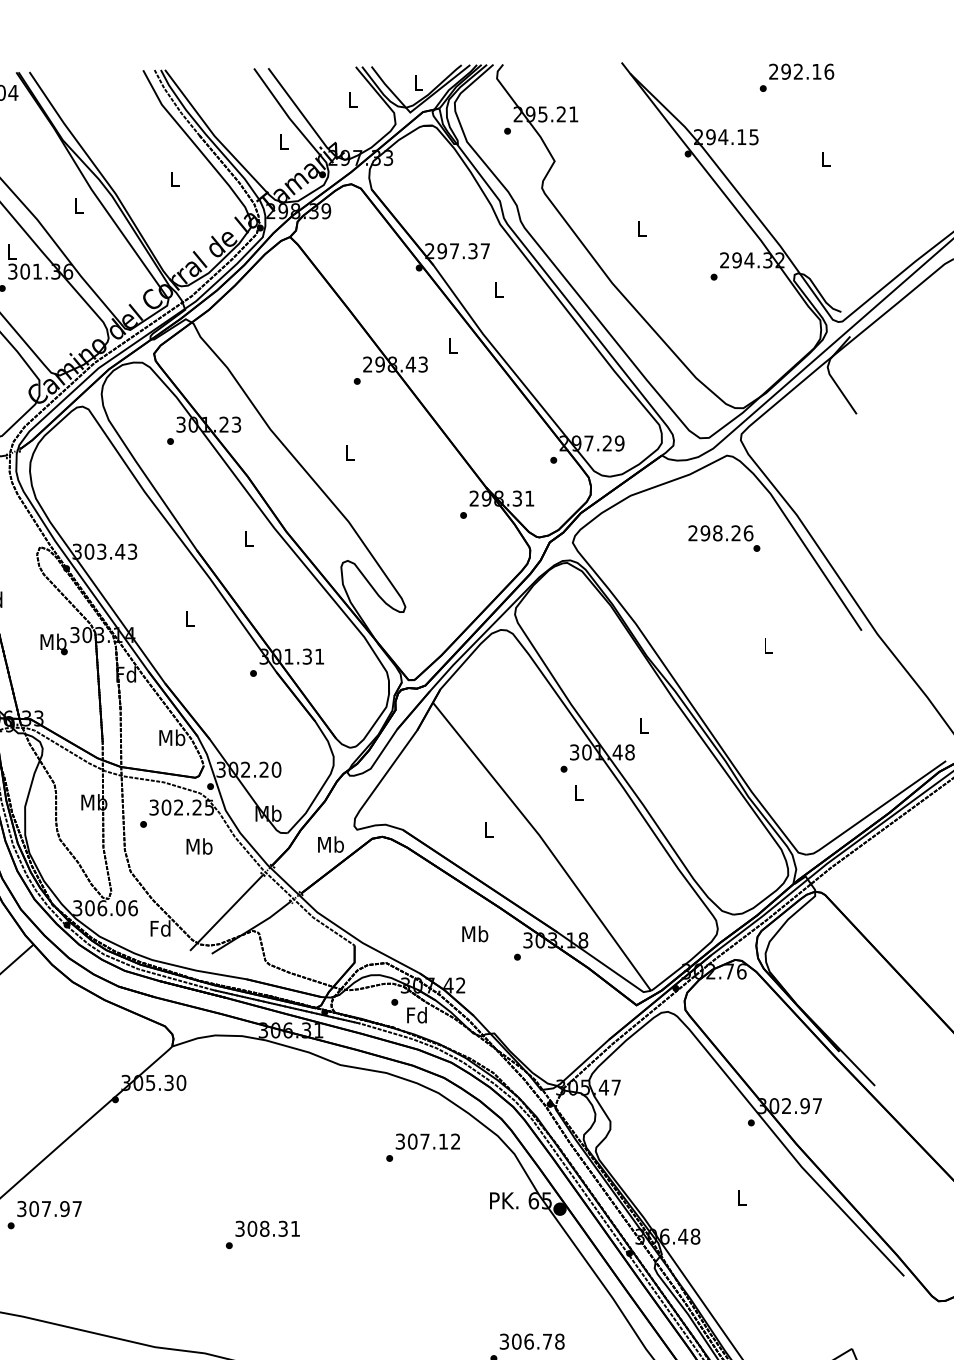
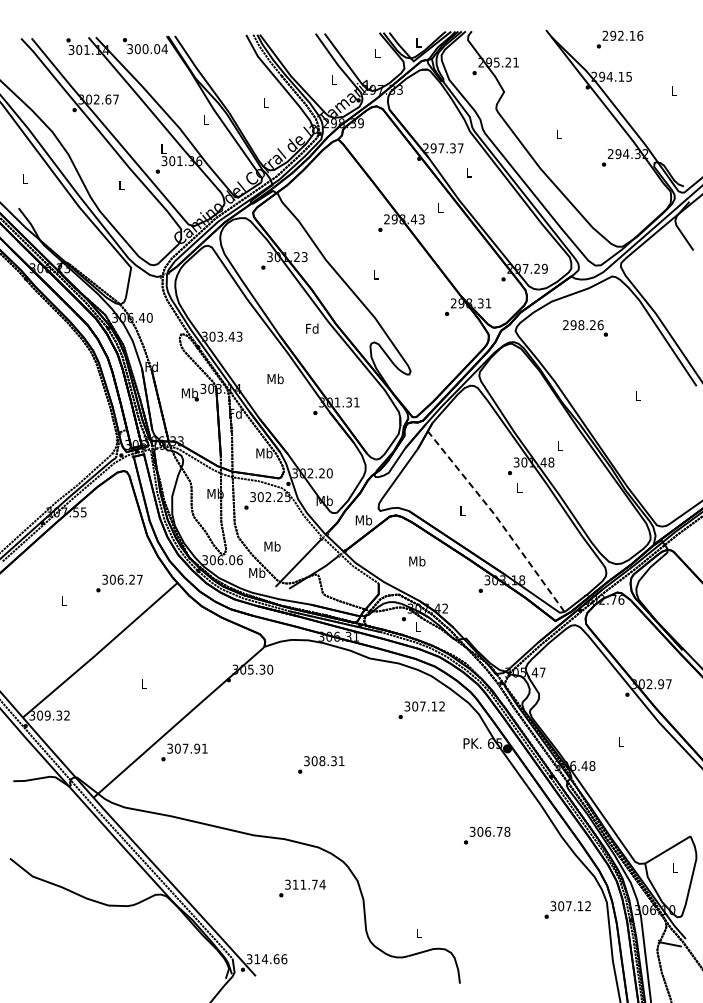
text: (796, 77) -> (619, 39), moved
text: (248, 538) -> (312, 328), L -> Fd
text: (724, 538) -> (585, 328), moved
text: (189, 618) -> (275, 378), L -> Mb
line: (545, 843) -> (498, 519), solid -> dashed
text: (199, 846) -> (272, 546), moved
text: (161, 927) -> (257, 572), Fd -> Mb
text: (475, 934) -> (417, 561), moved
text: (416, 1015) -> (417, 627), Fd -> L
text: (76, 1208) -> (204, 748), 307.97 -> 307.91

